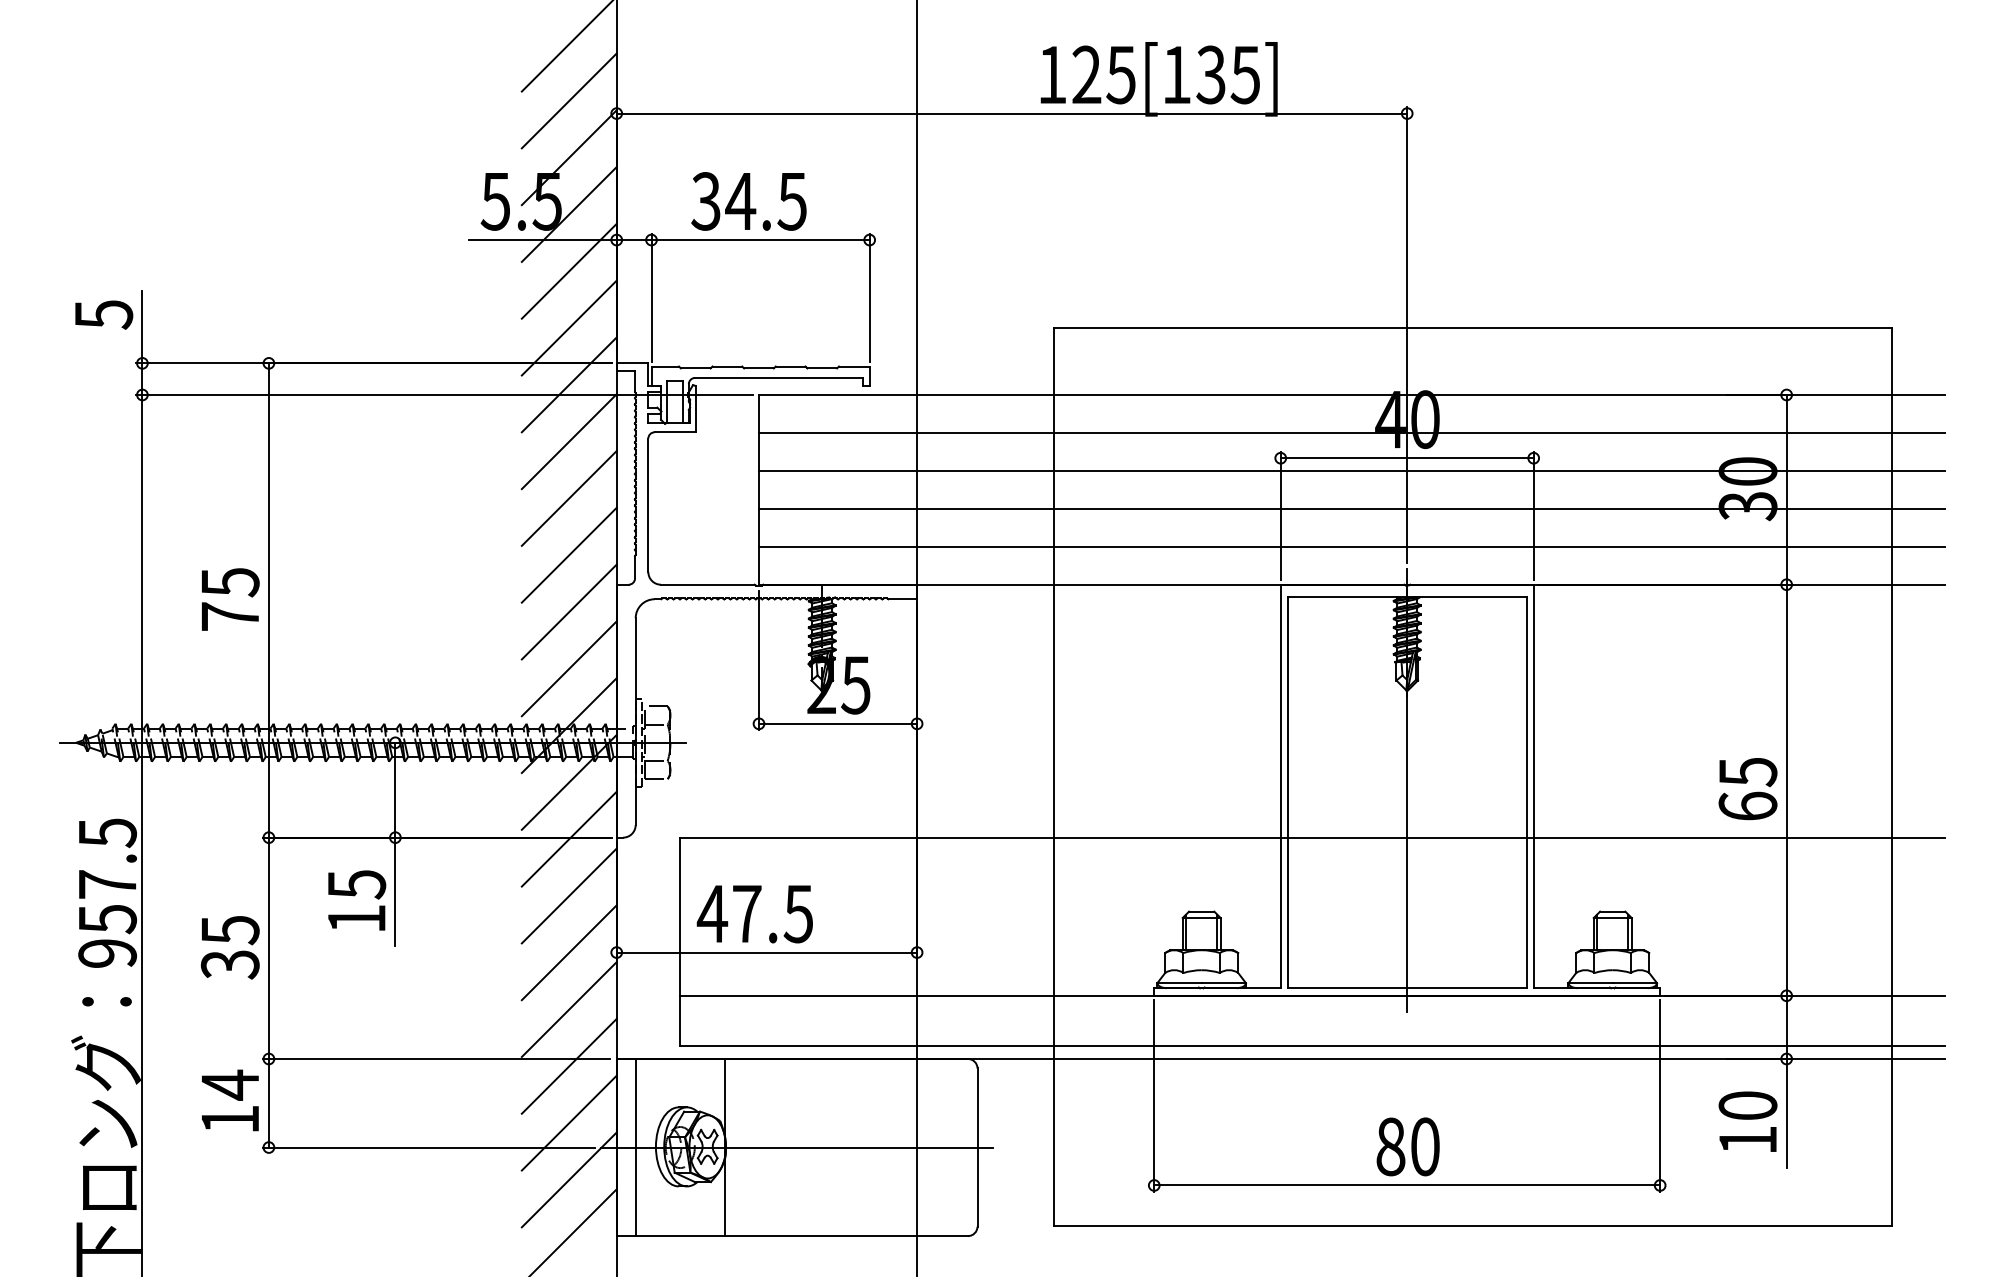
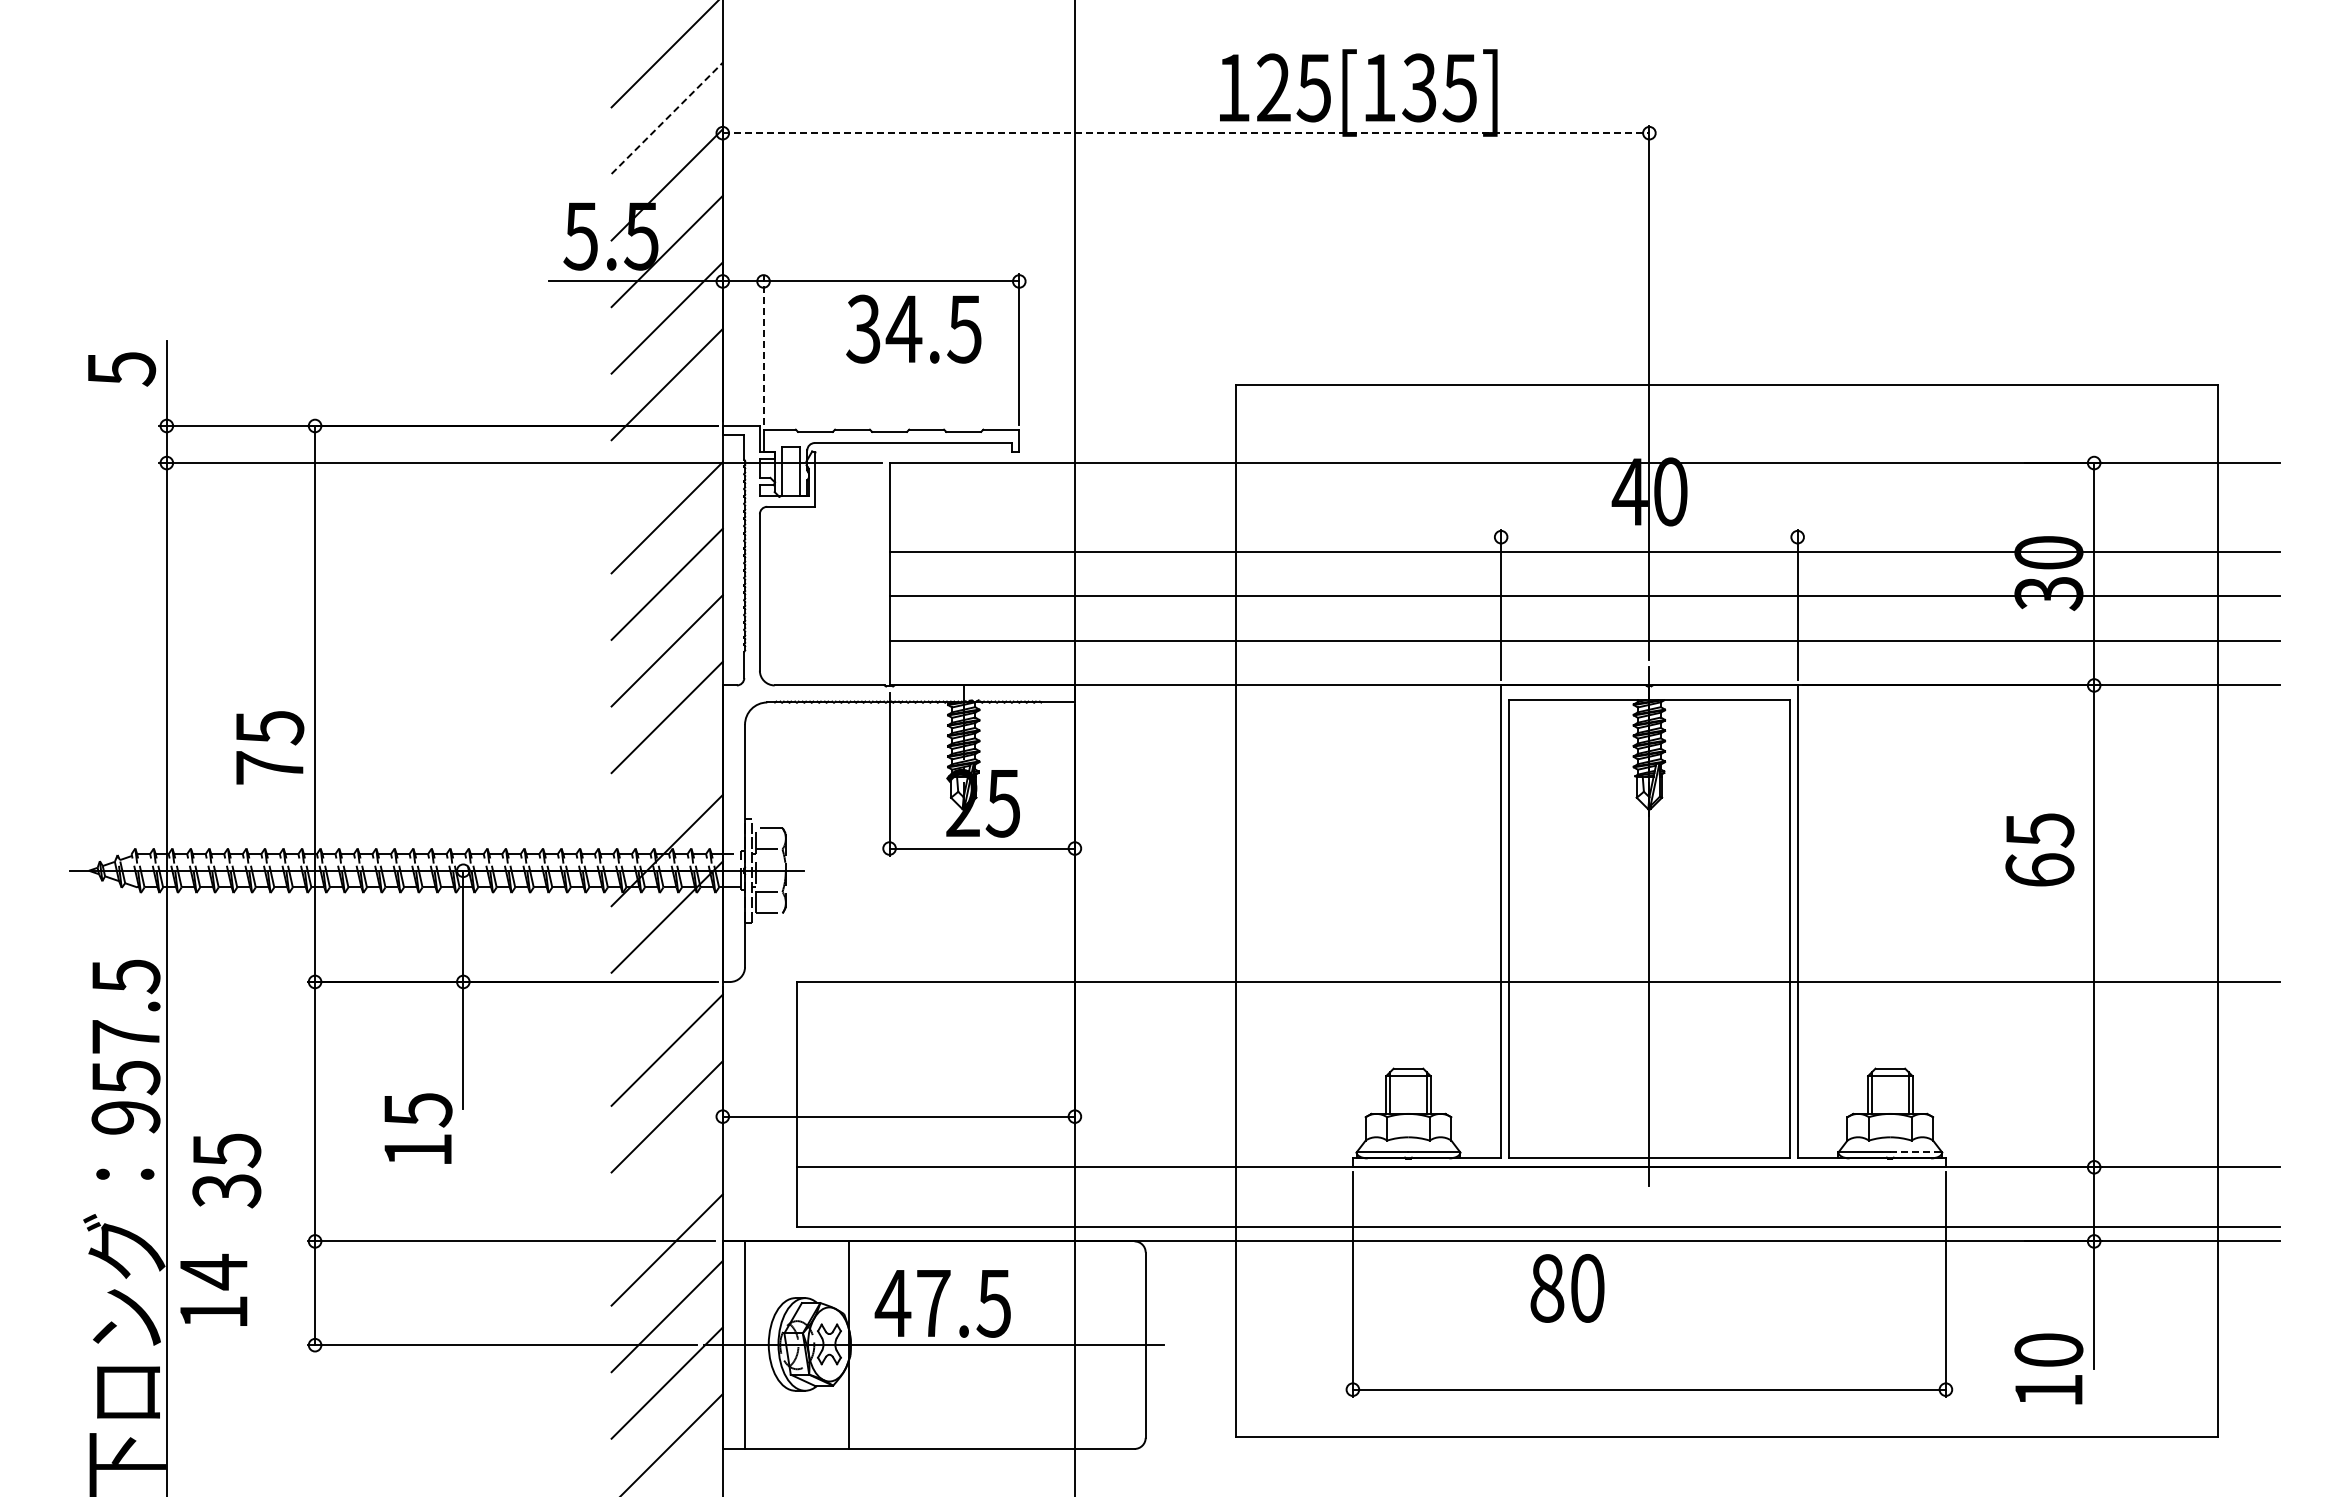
line: (569, 101) -> (667, 118), solid -> dashed
line: (1012, 113) -> (1186, 133), solid -> dashed
text: (748, 200) -> (913, 328), moved
line: (651, 297) -> (763, 348), solid -> dashed
line: (568, 384) -> (666, 450), removed
line: (1351, 432) -> (1584, 507), removed
line: (1407, 458) -> (1649, 537), removed
text: (230, 599) -> (270, 747), moved
line: (568, 668) -> (666, 783), removed
text: (1747, 788) -> (2039, 849), moved
line: (568, 838) -> (666, 983), removed
text: (357, 900) -> (418, 1128), moved
text: (754, 914) -> (942, 1303), moved
text: (230, 947) -> (226, 1170), moved
line: (1635, 983) -> (1916, 1152), solid -> dashed
line: (568, 1009) -> (666, 1183), removed
text: (230, 1100) -> (213, 1289), moved
text: (1747, 1121) -> (2048, 1368), moved
text: (1408, 1146) -> (1567, 1288), moved

